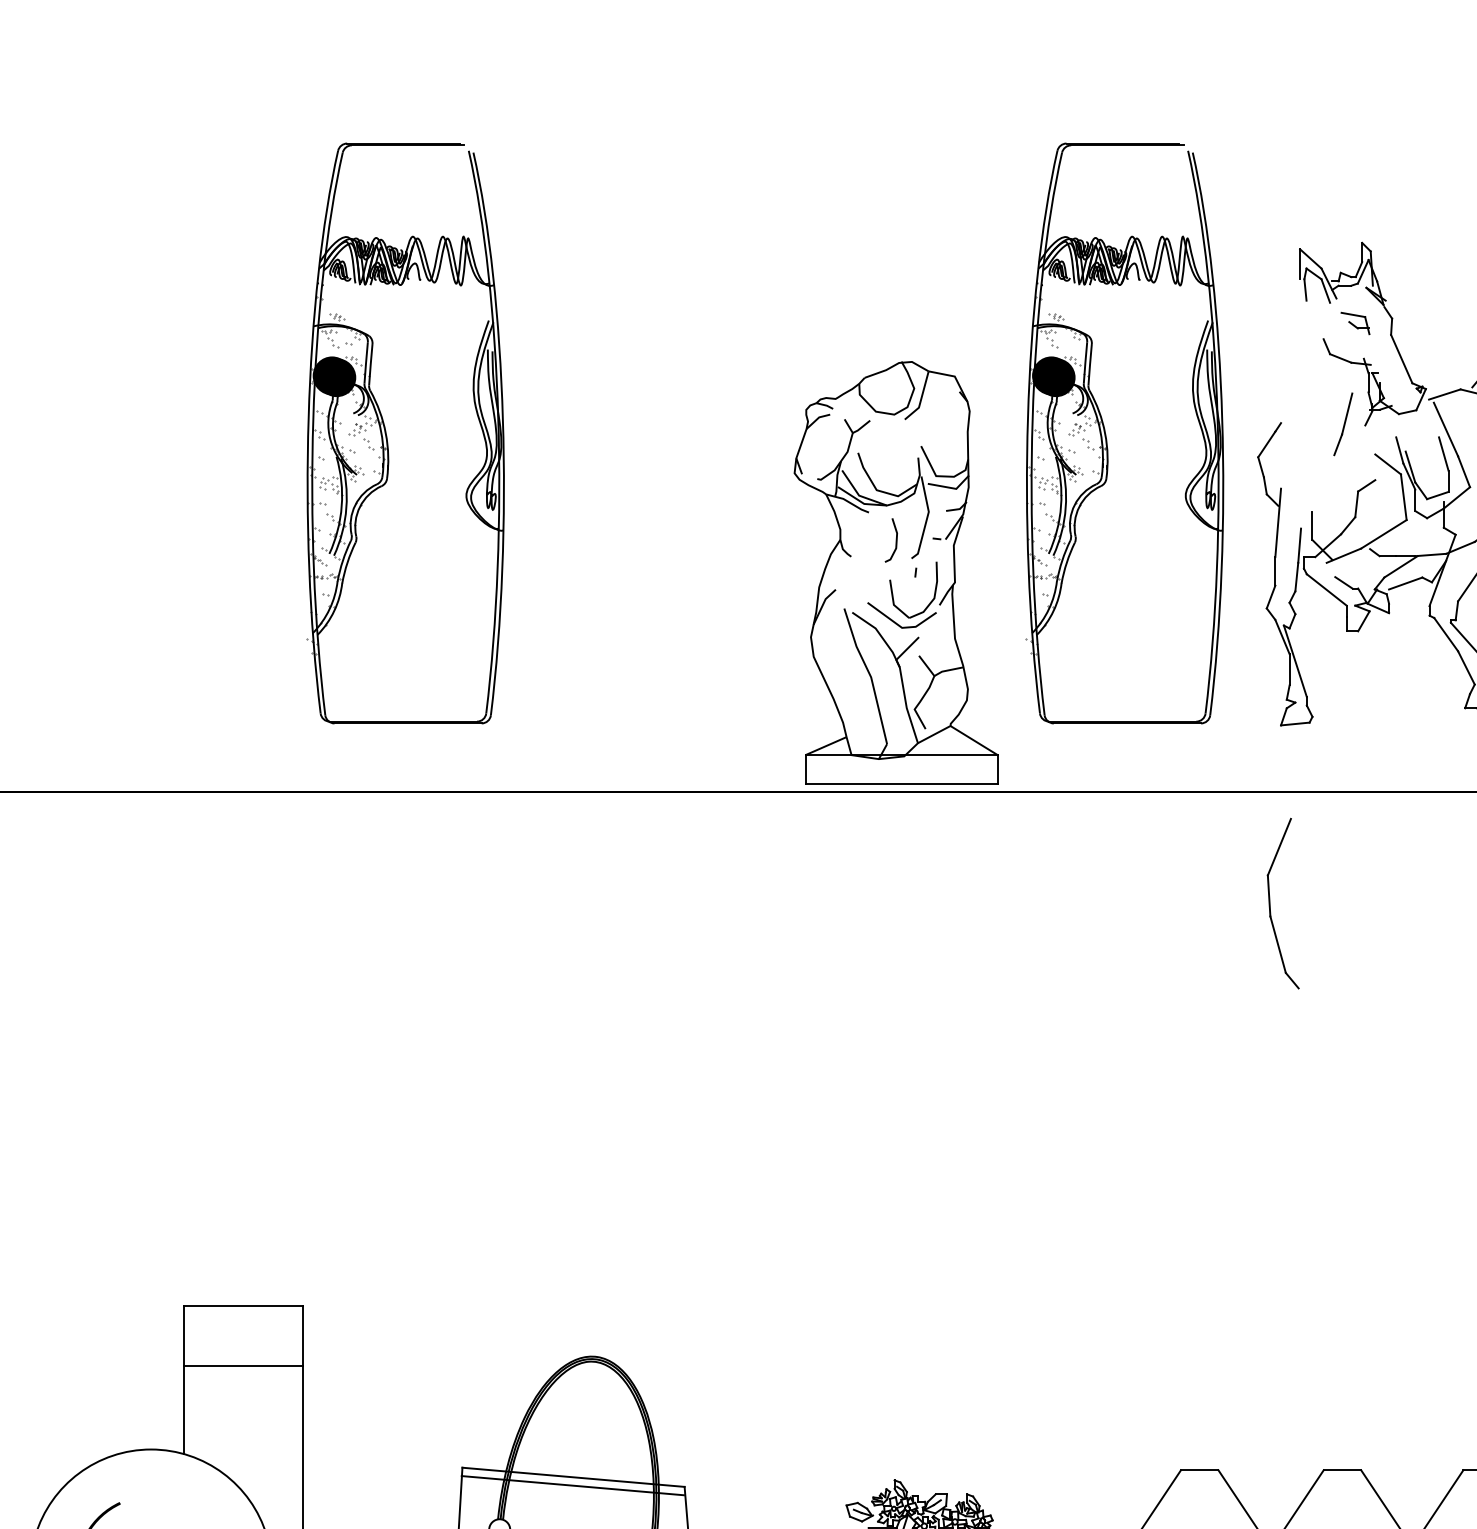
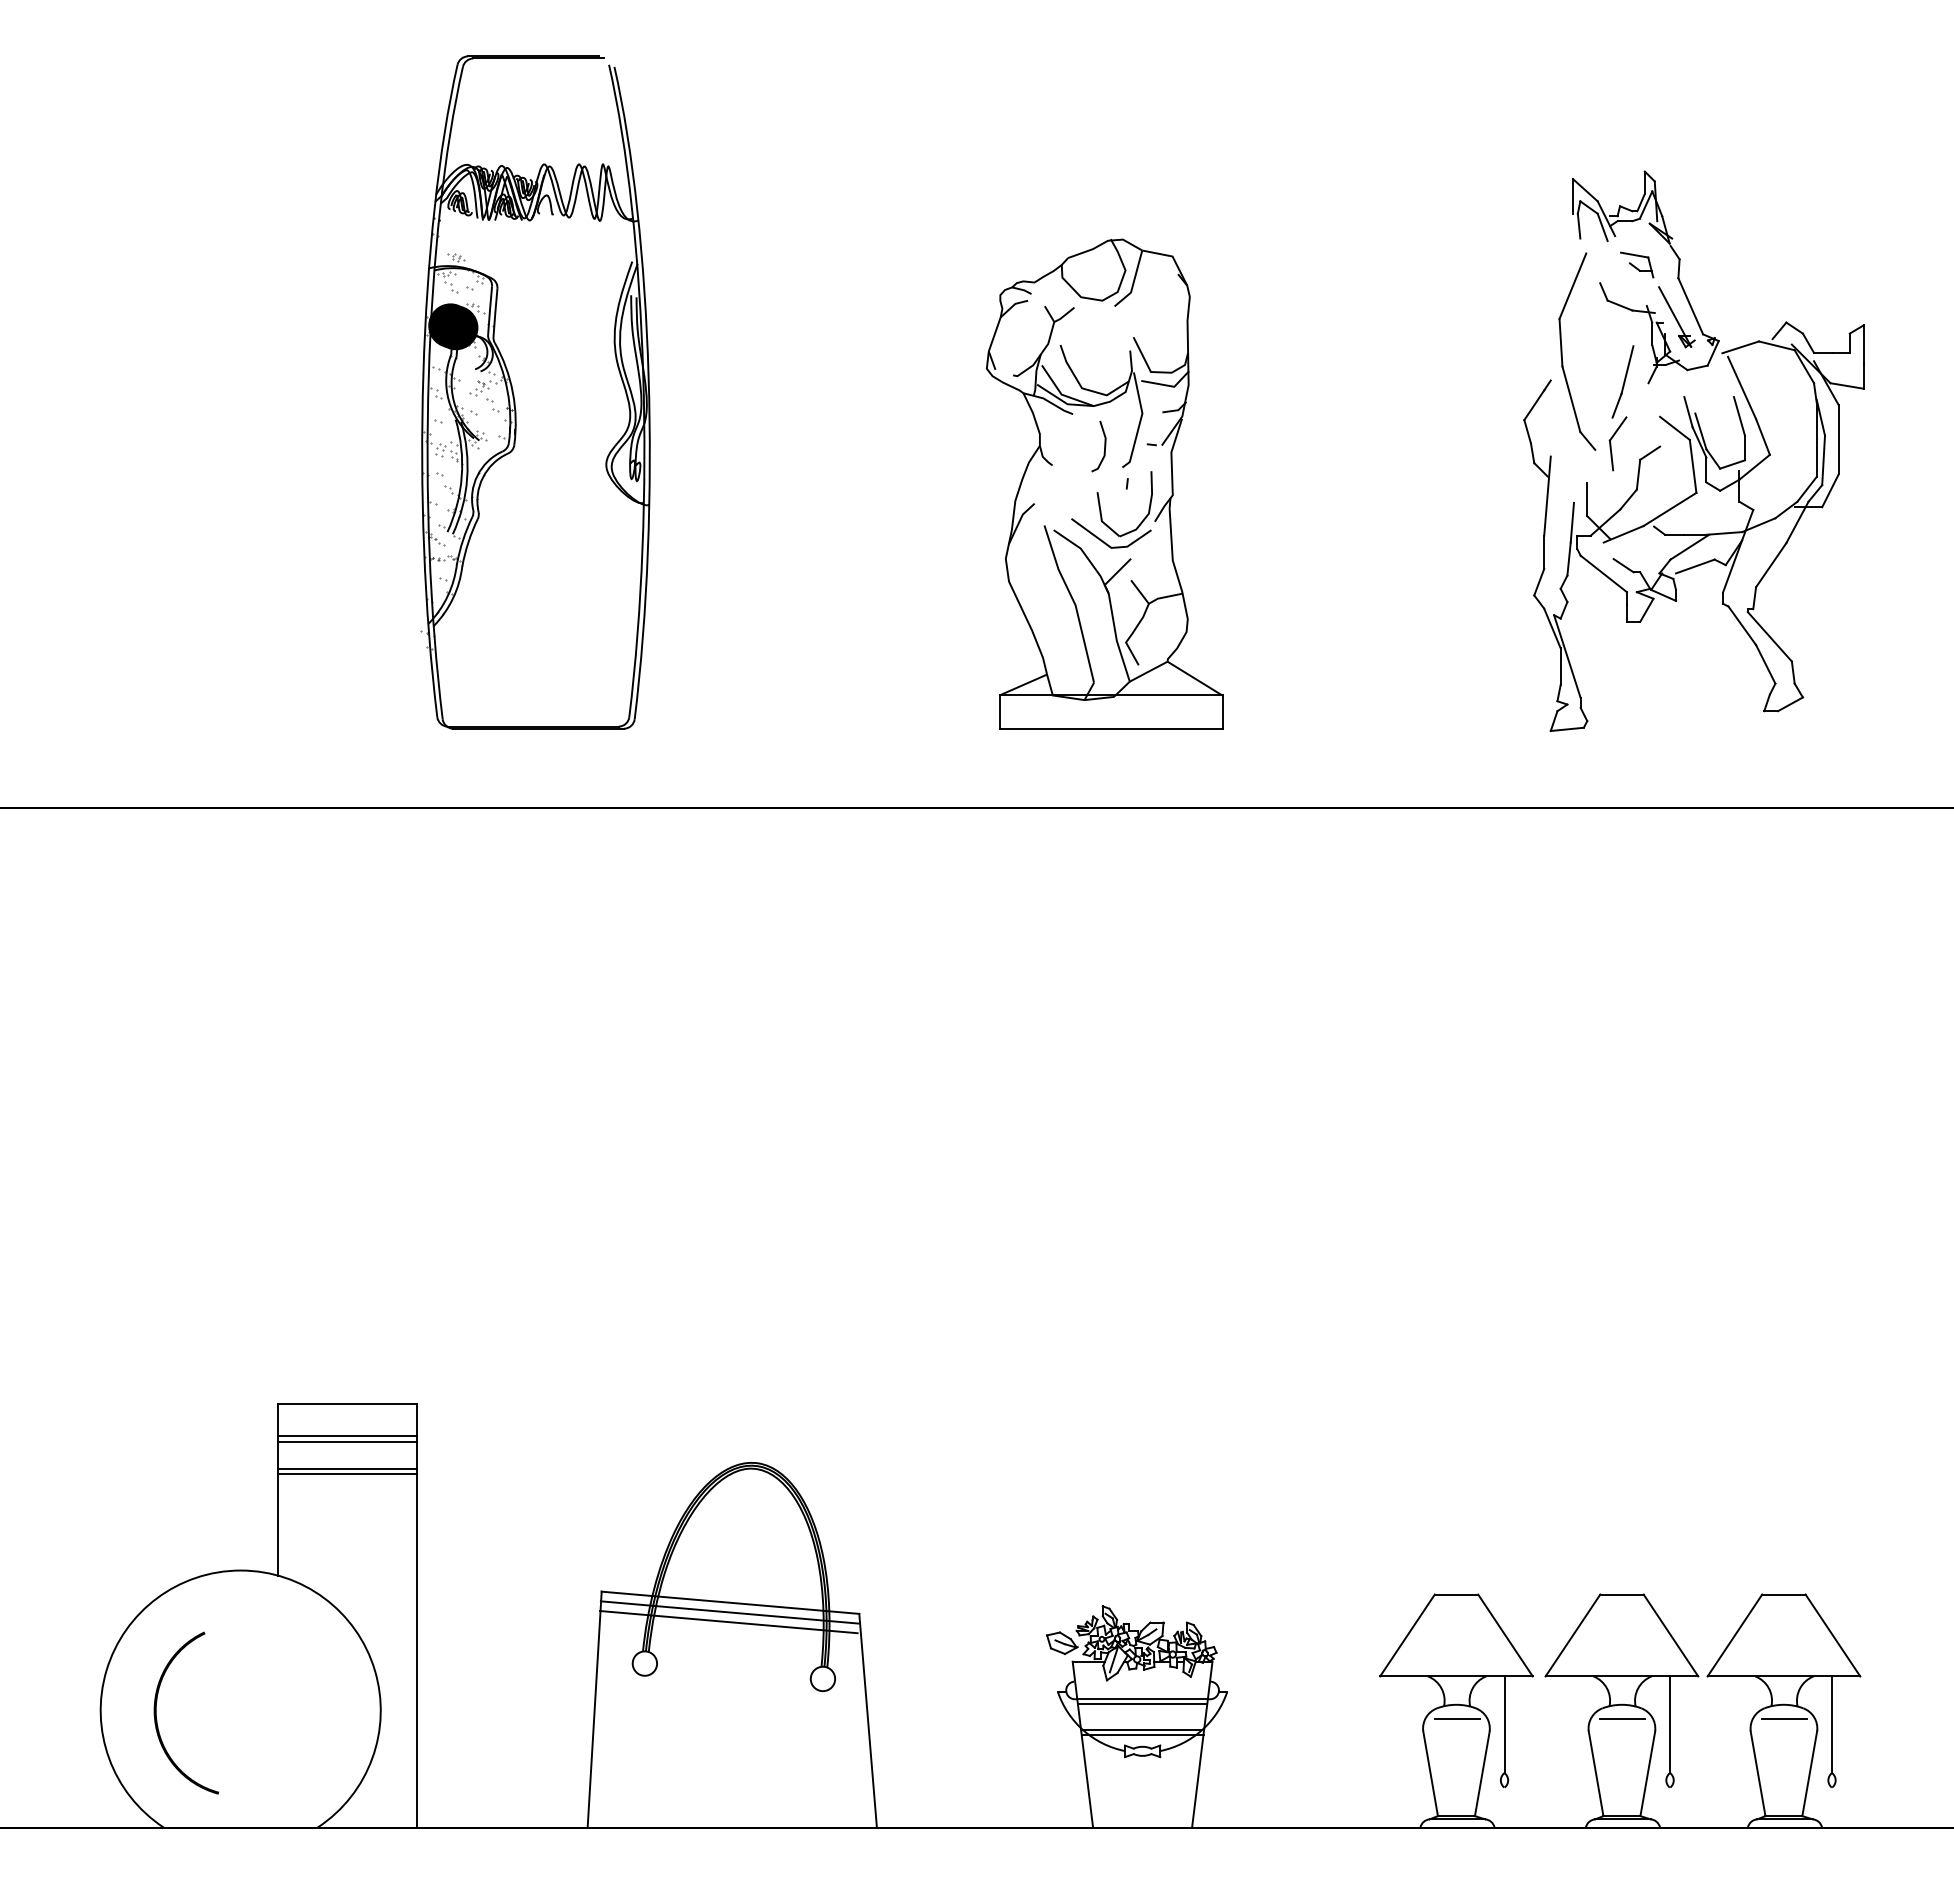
part: (1389, 368) -> (1676, 317), added
part: (1124, 433) -> (1369, 392), removed
part: (1338, 477) -> (1617, 443), added
part: (896, 572) -> (1104, 483), moved
part: (1270, 903) -> (1562, 351), moved
line: (243, 1333) -> (347, 1436), added
line: (243, 1338) -> (347, 1441), added
line: (243, 1361) -> (347, 1468), added
line: (571, 1494) -> (728, 1622), added

